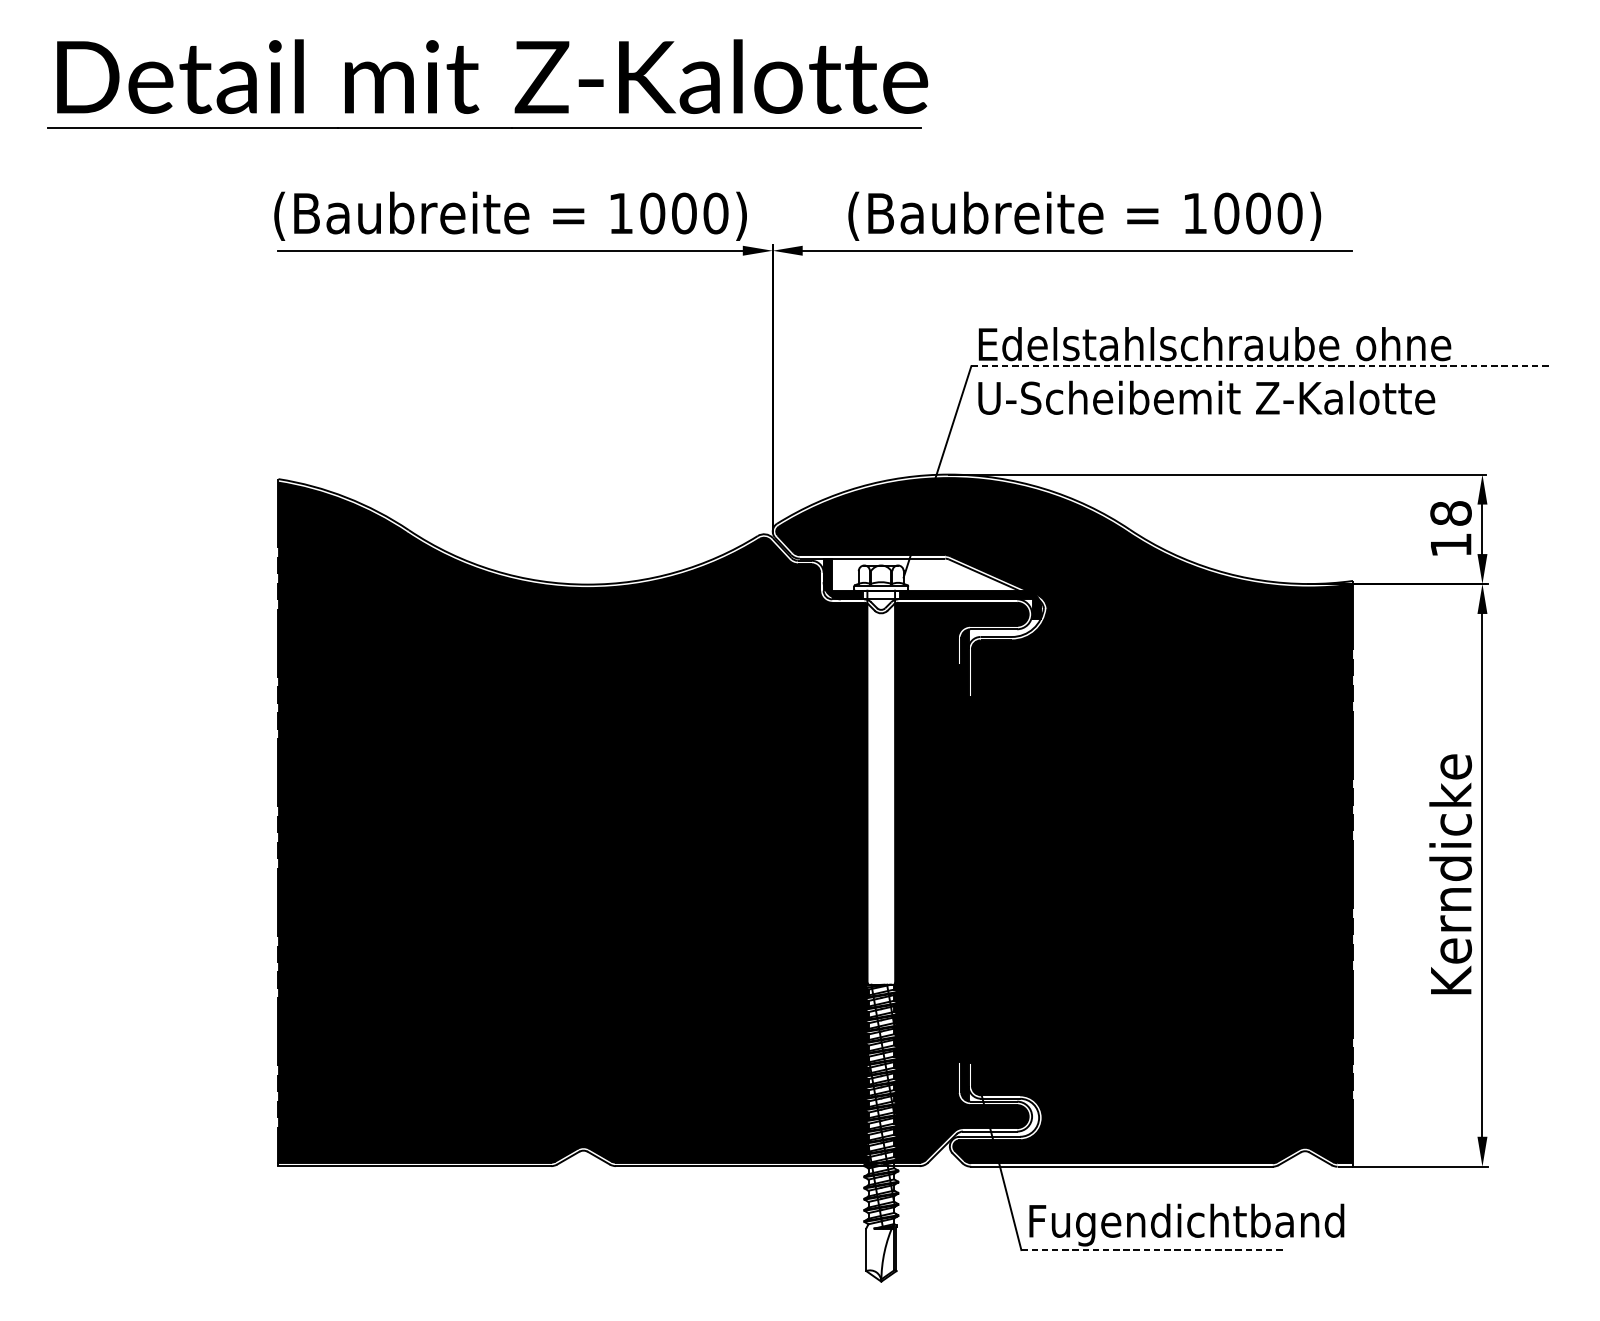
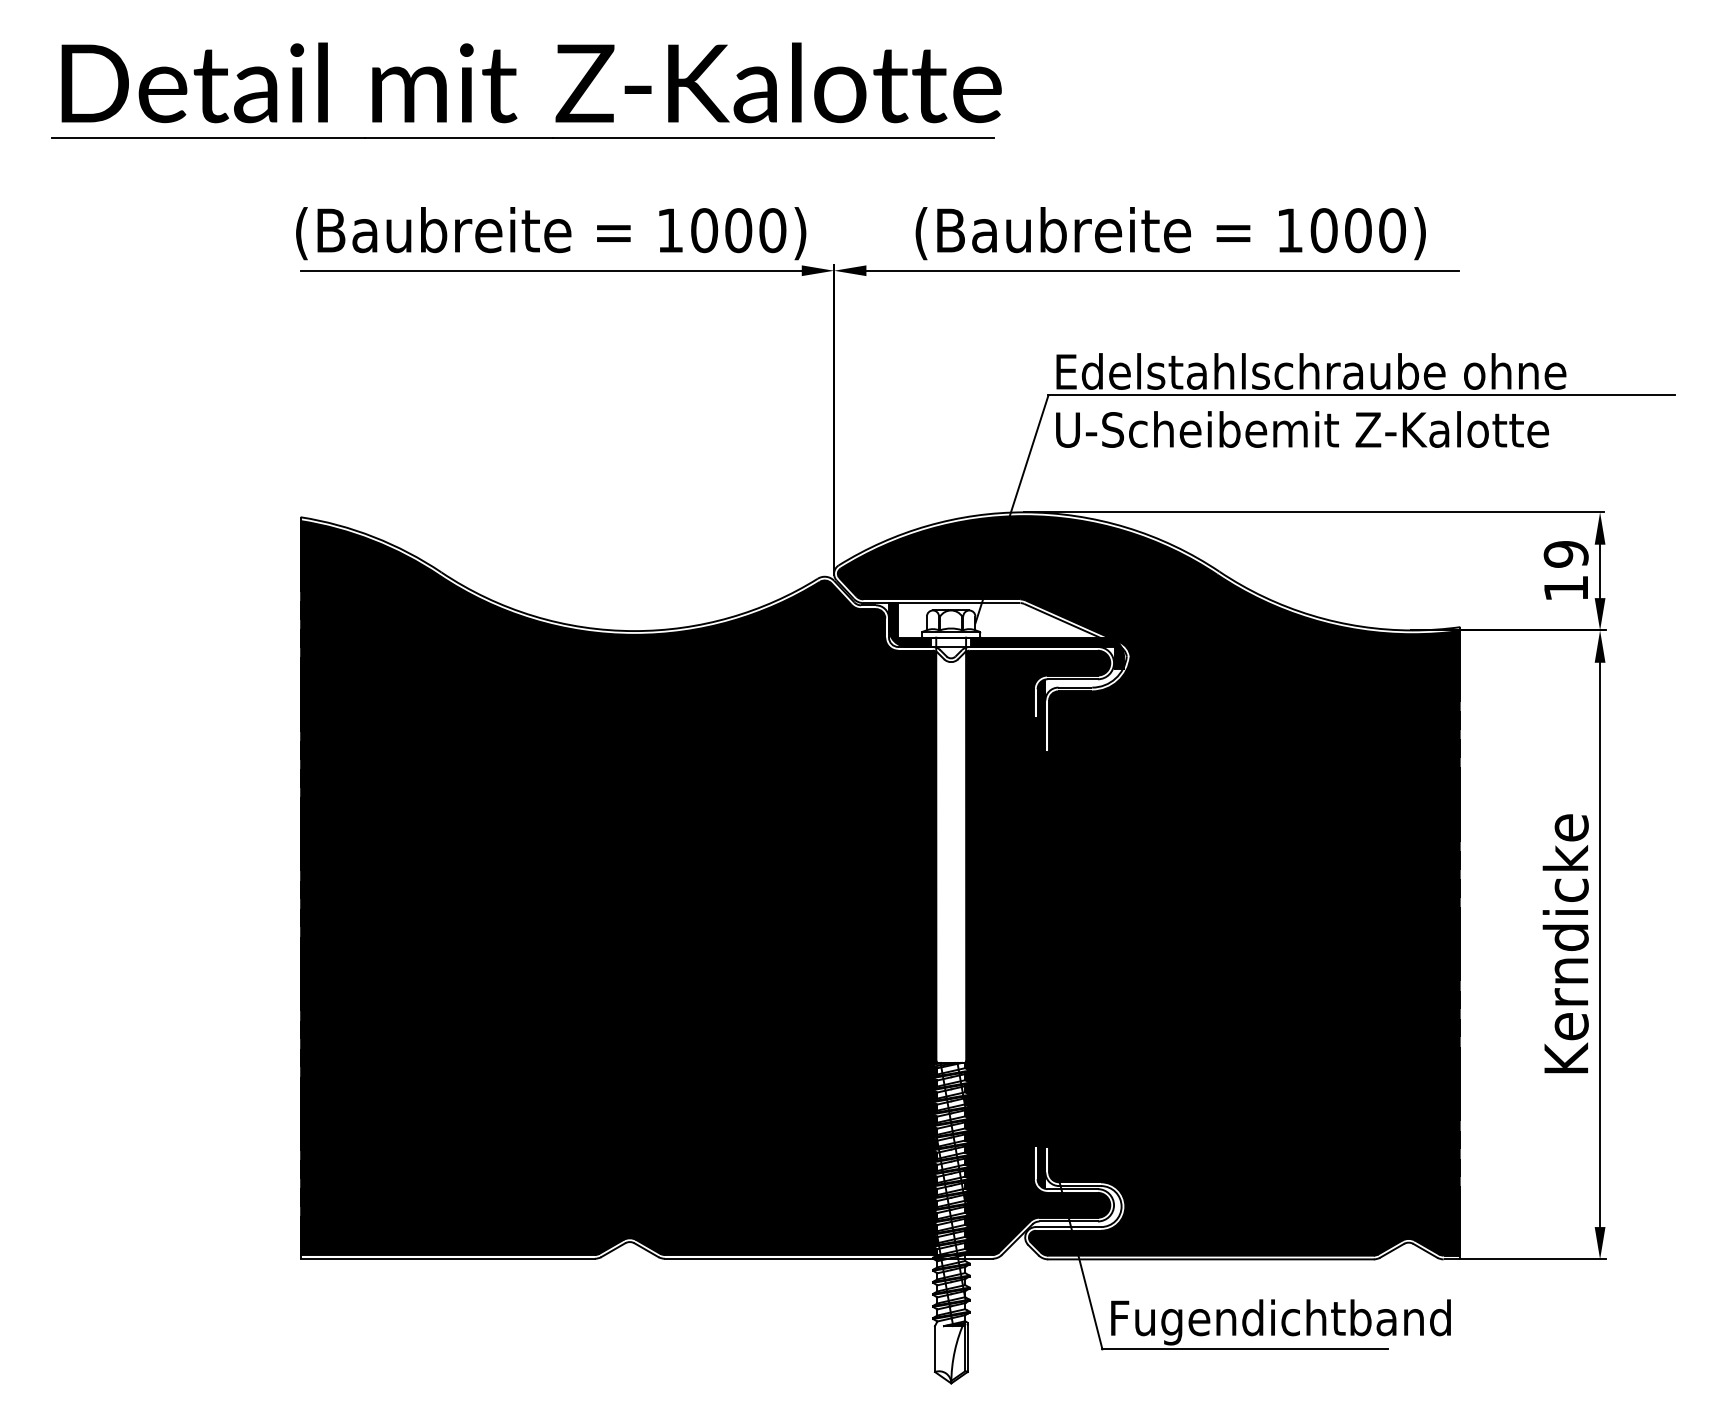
line: (1262, 366) -> (1362, 395), dashed -> solid
text: (1450, 513) -> (1565, 554), 18 -> 19
line: (1153, 1250) -> (1245, 1349), dashed -> solid

